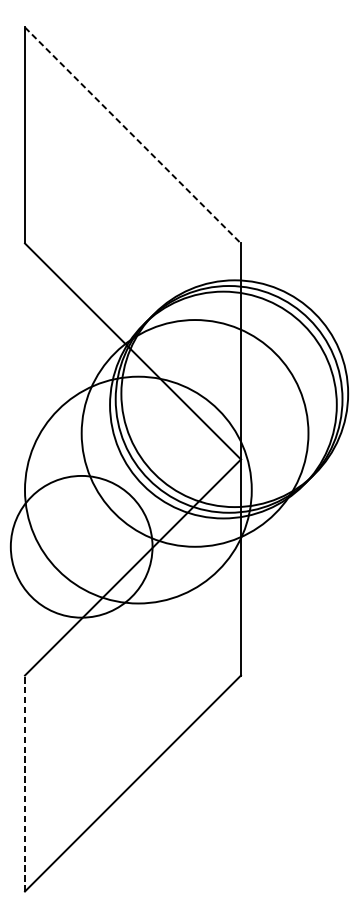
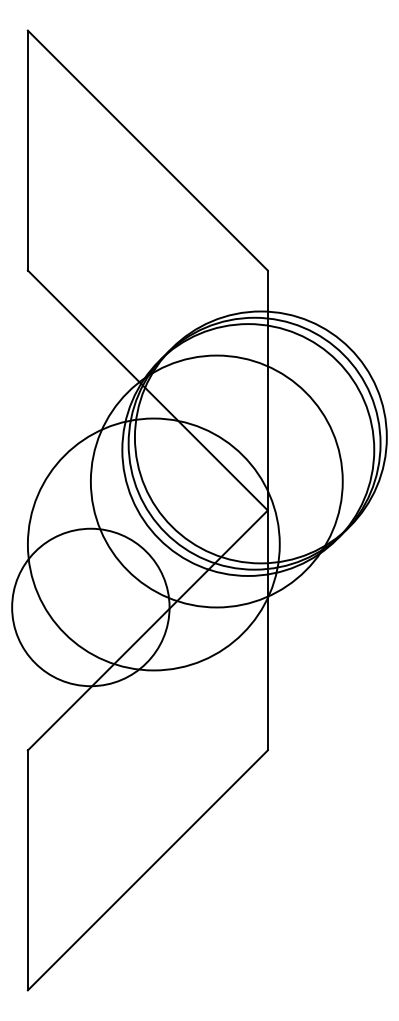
line: (132, 135) -> (147, 150), dashed -> solid
line: (24, 783) -> (27, 870), dashed -> solid

